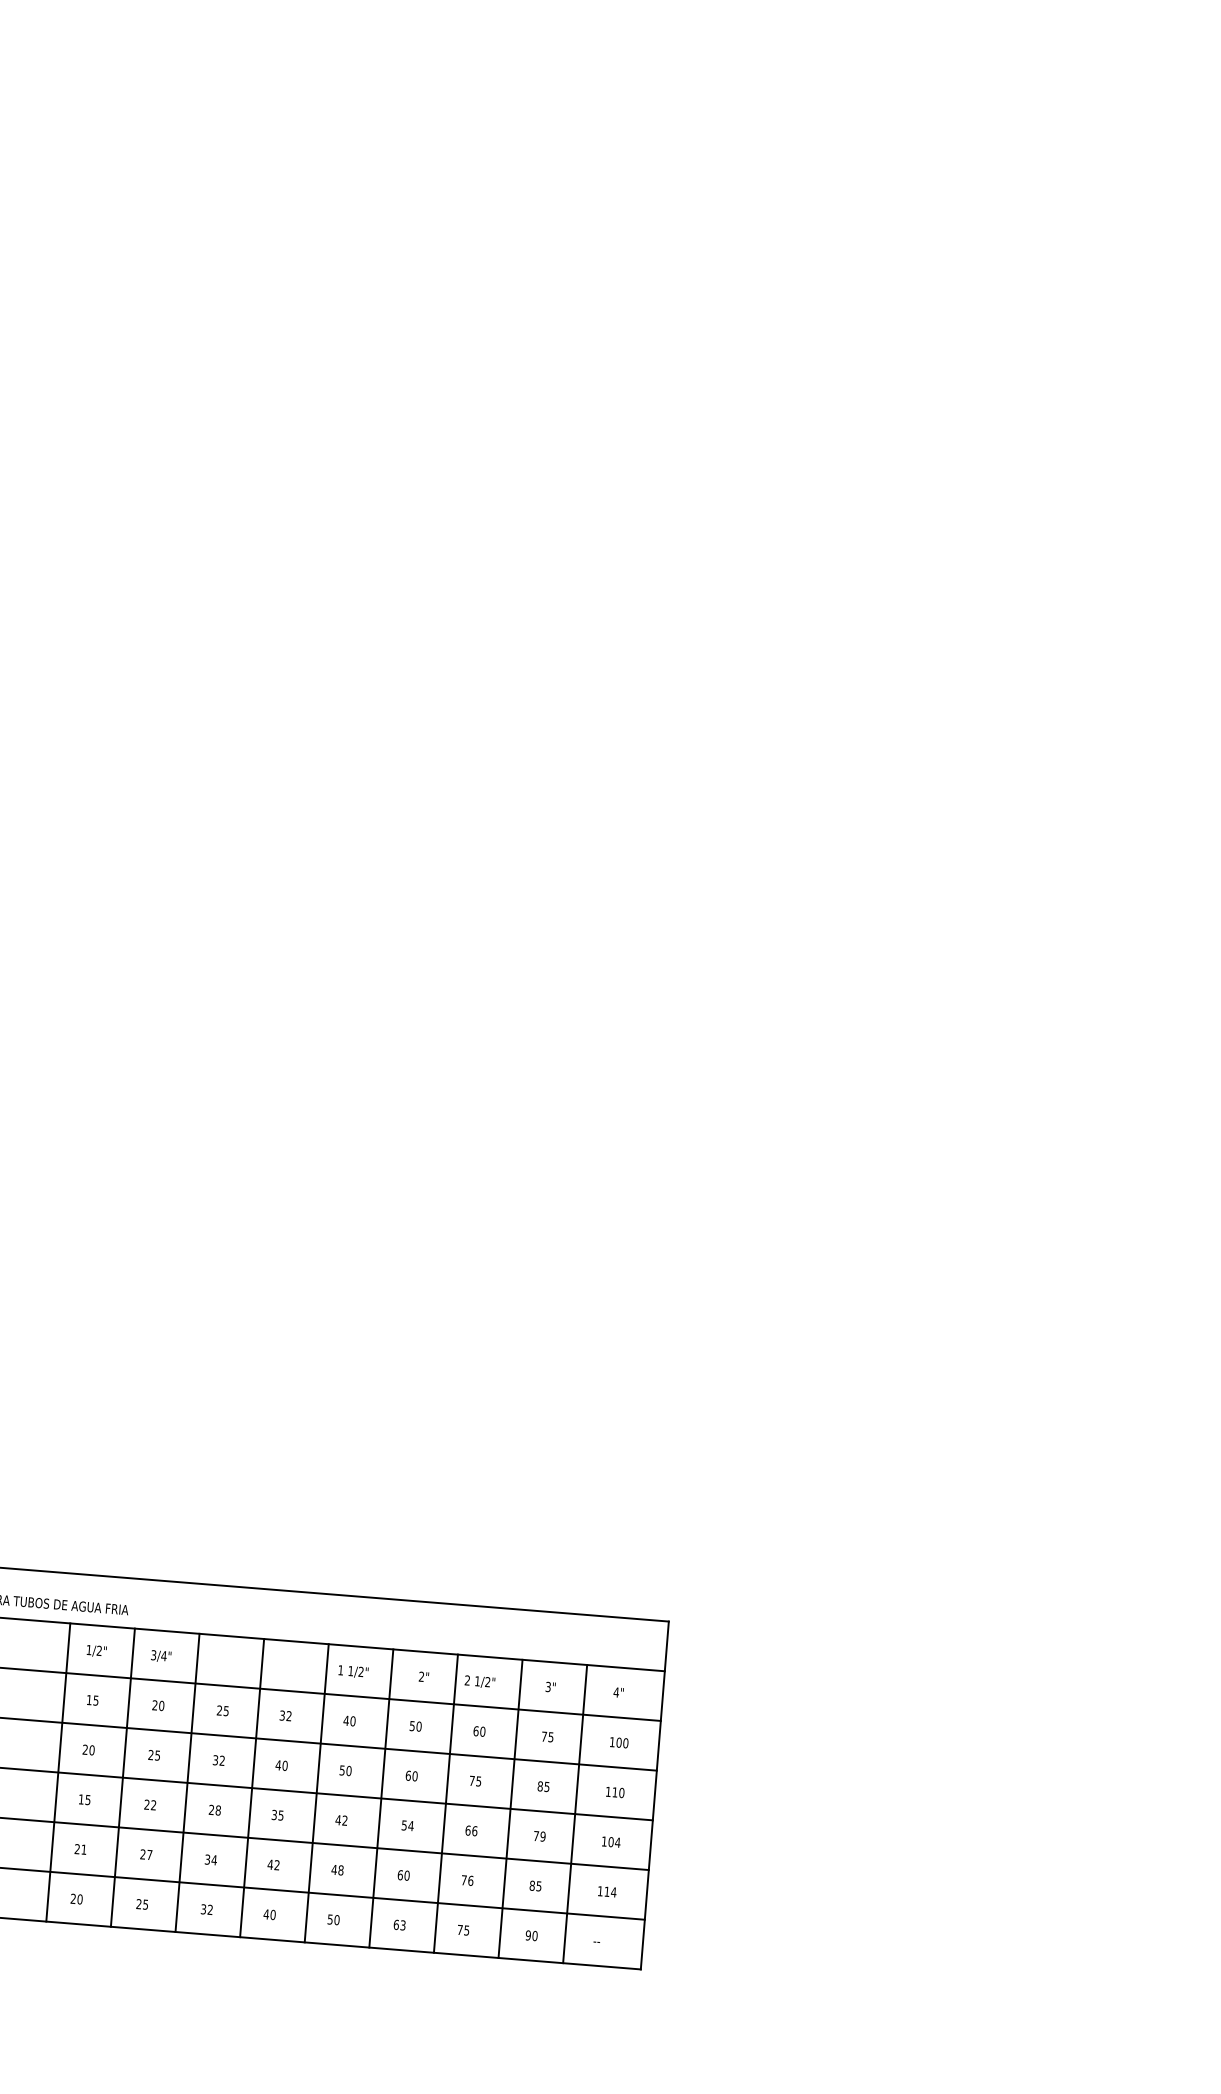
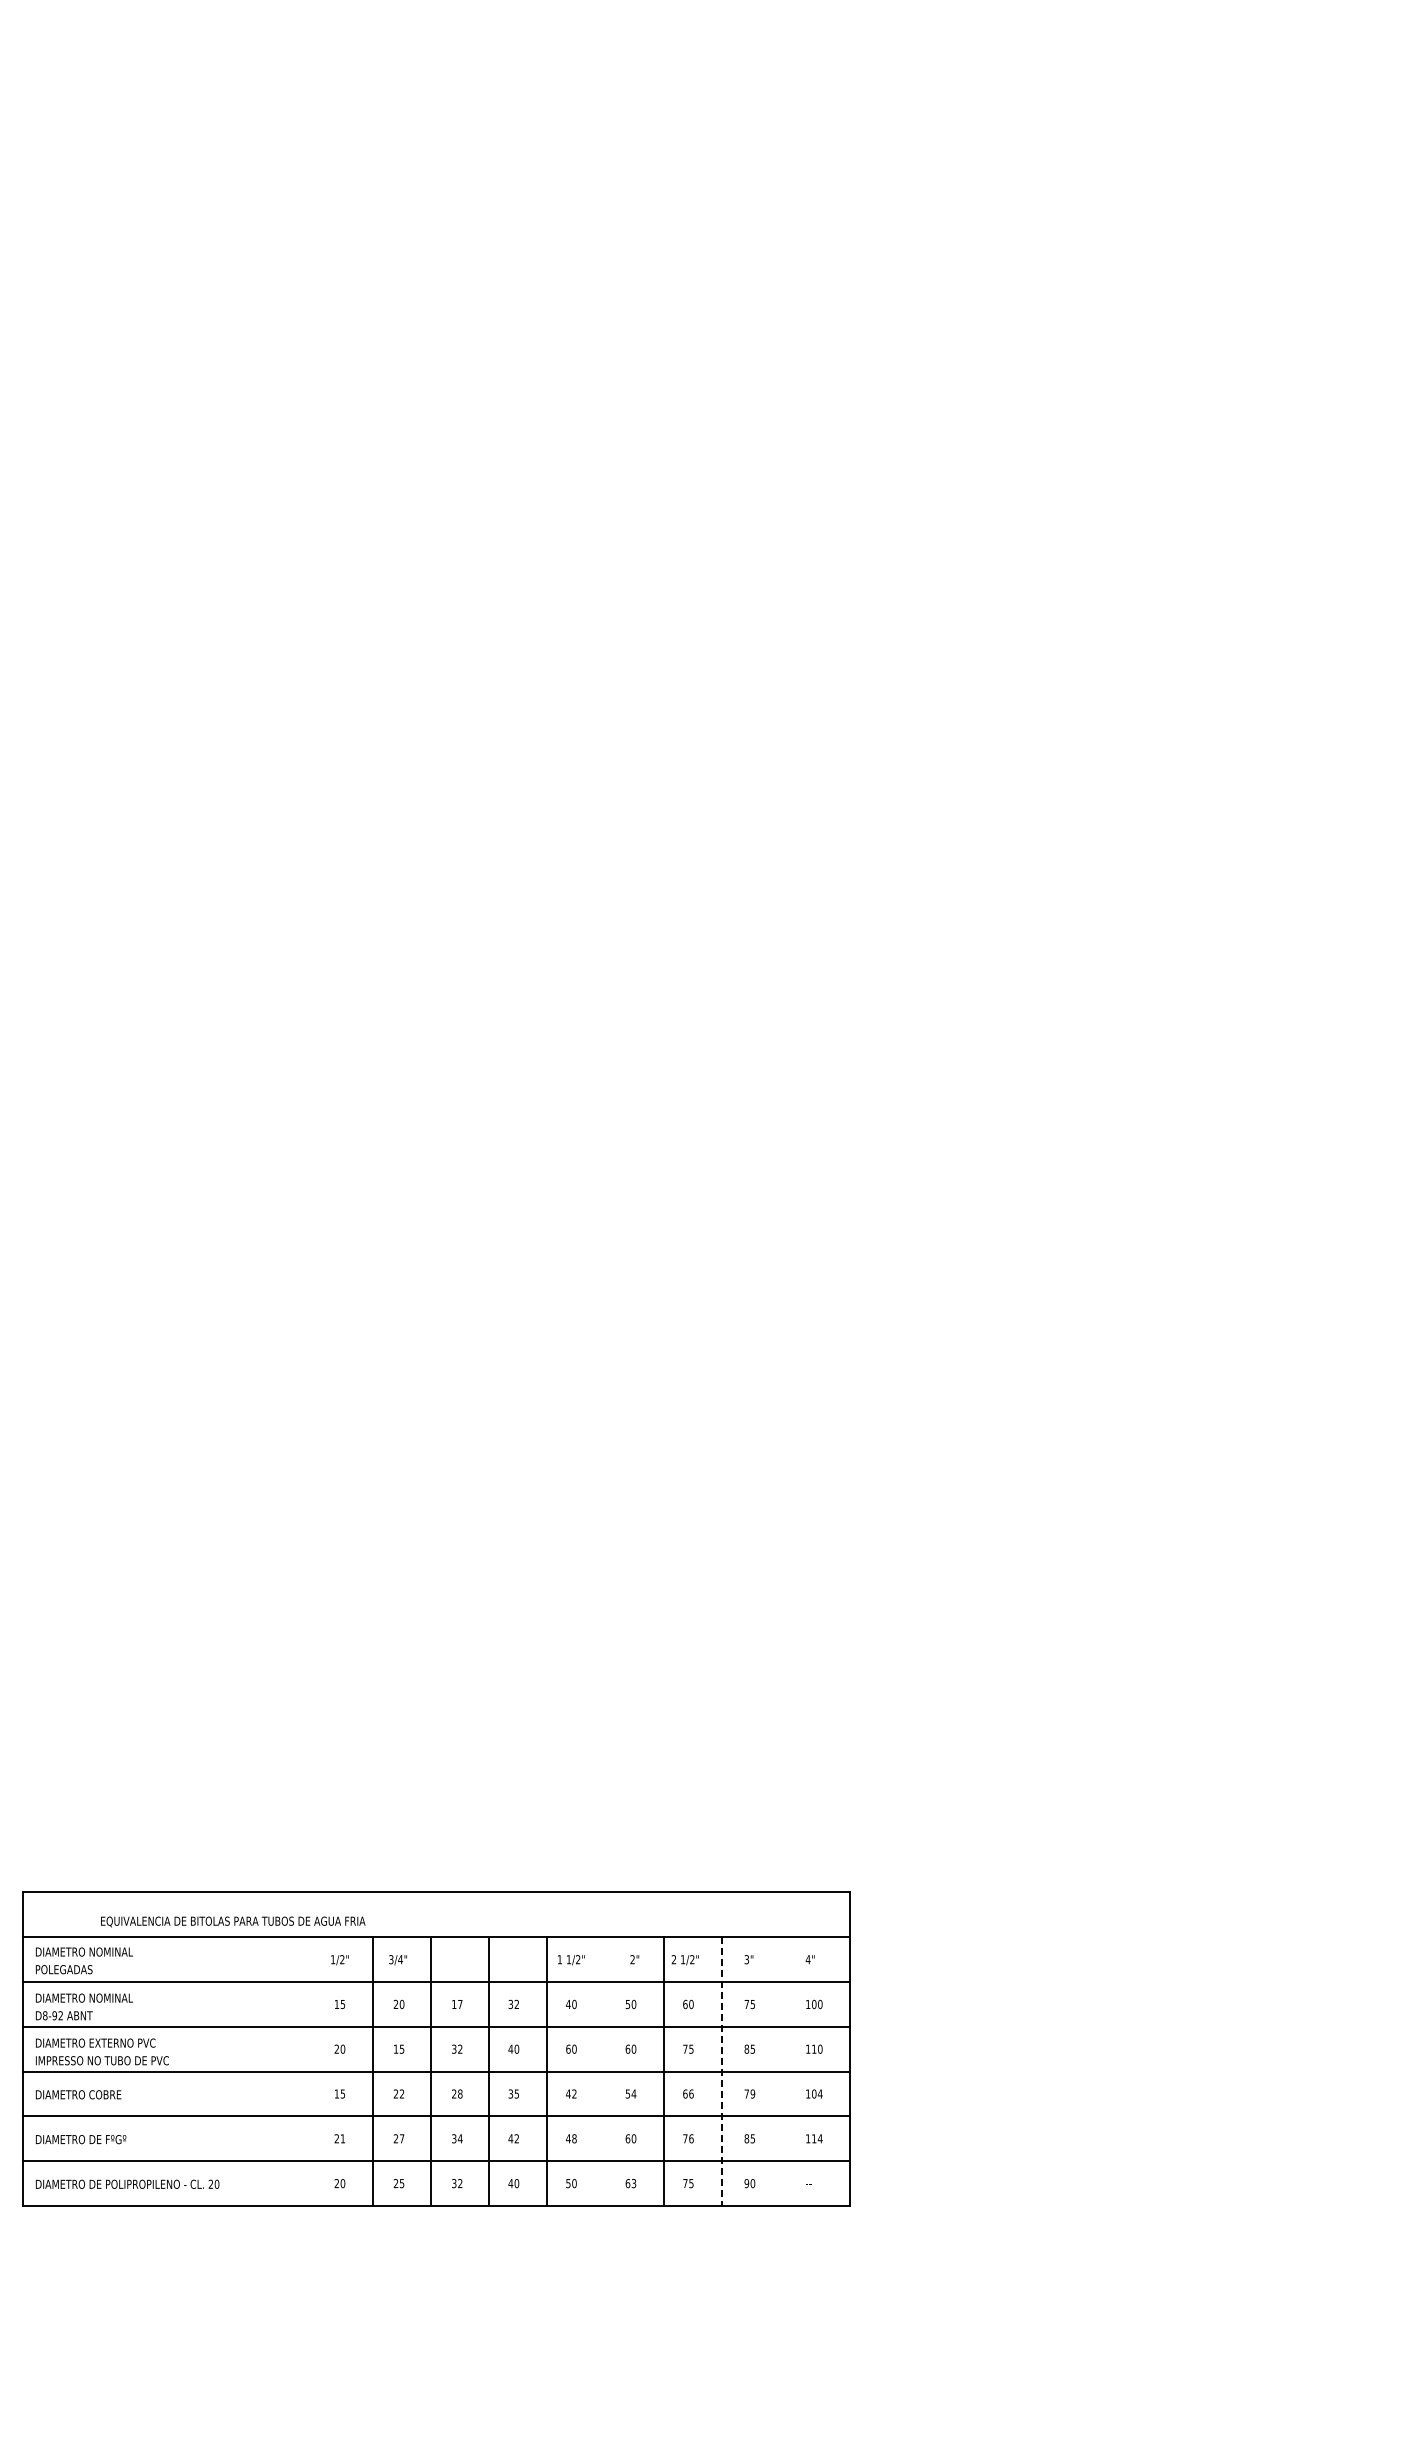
text: (223, 1710) -> (457, 2004), 25 -> 17
text: (150, 1754) -> (395, 2048), 25 -> 15
text: (342, 1769) -> (568, 2048), 50 -> 60
line: (58, 1772) -> (314, 2071), removed
line: (381, 1798) -> (605, 2071), removed
line: (510, 1809) -> (721, 2072), solid -> dashed
line: (575, 1814) -> (780, 2071), removed

